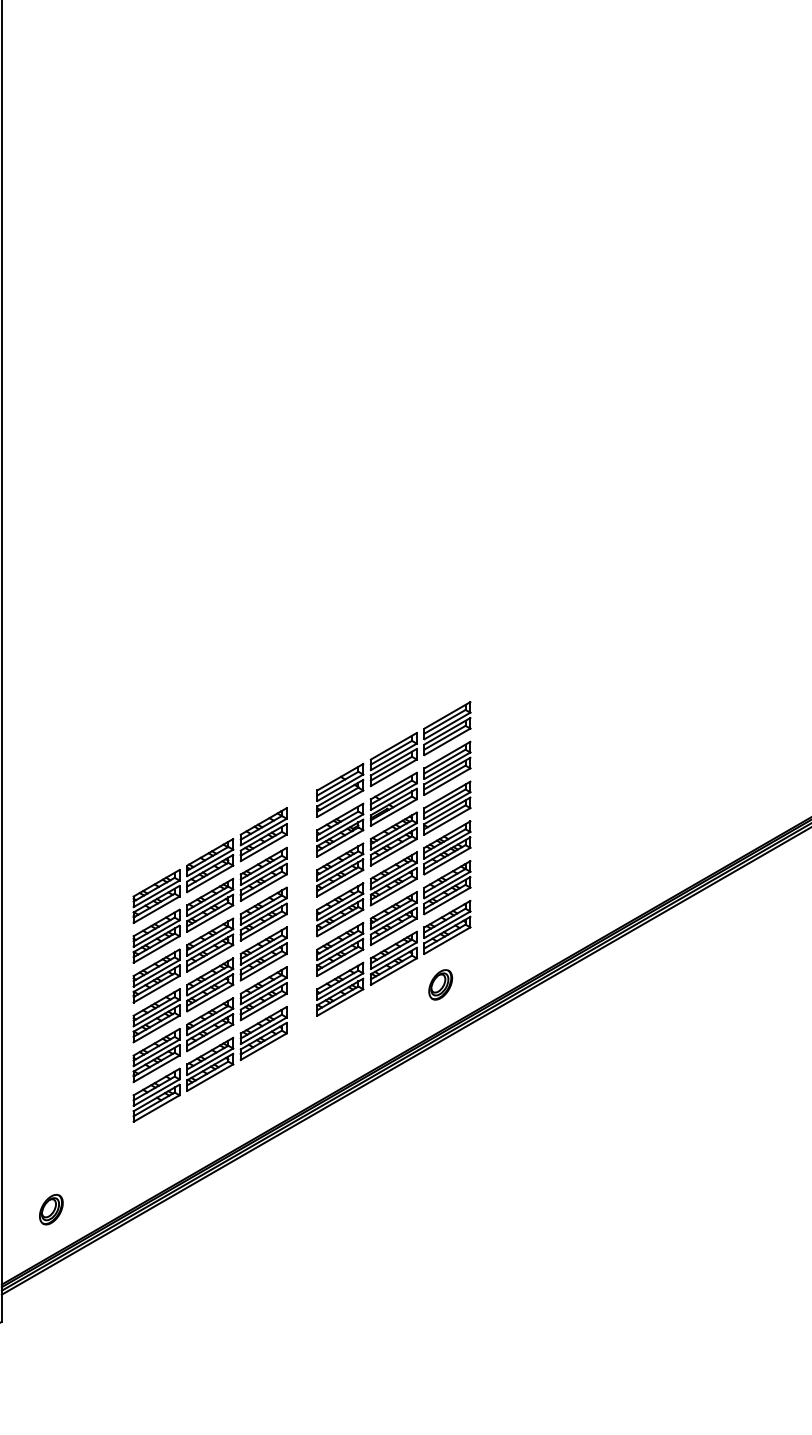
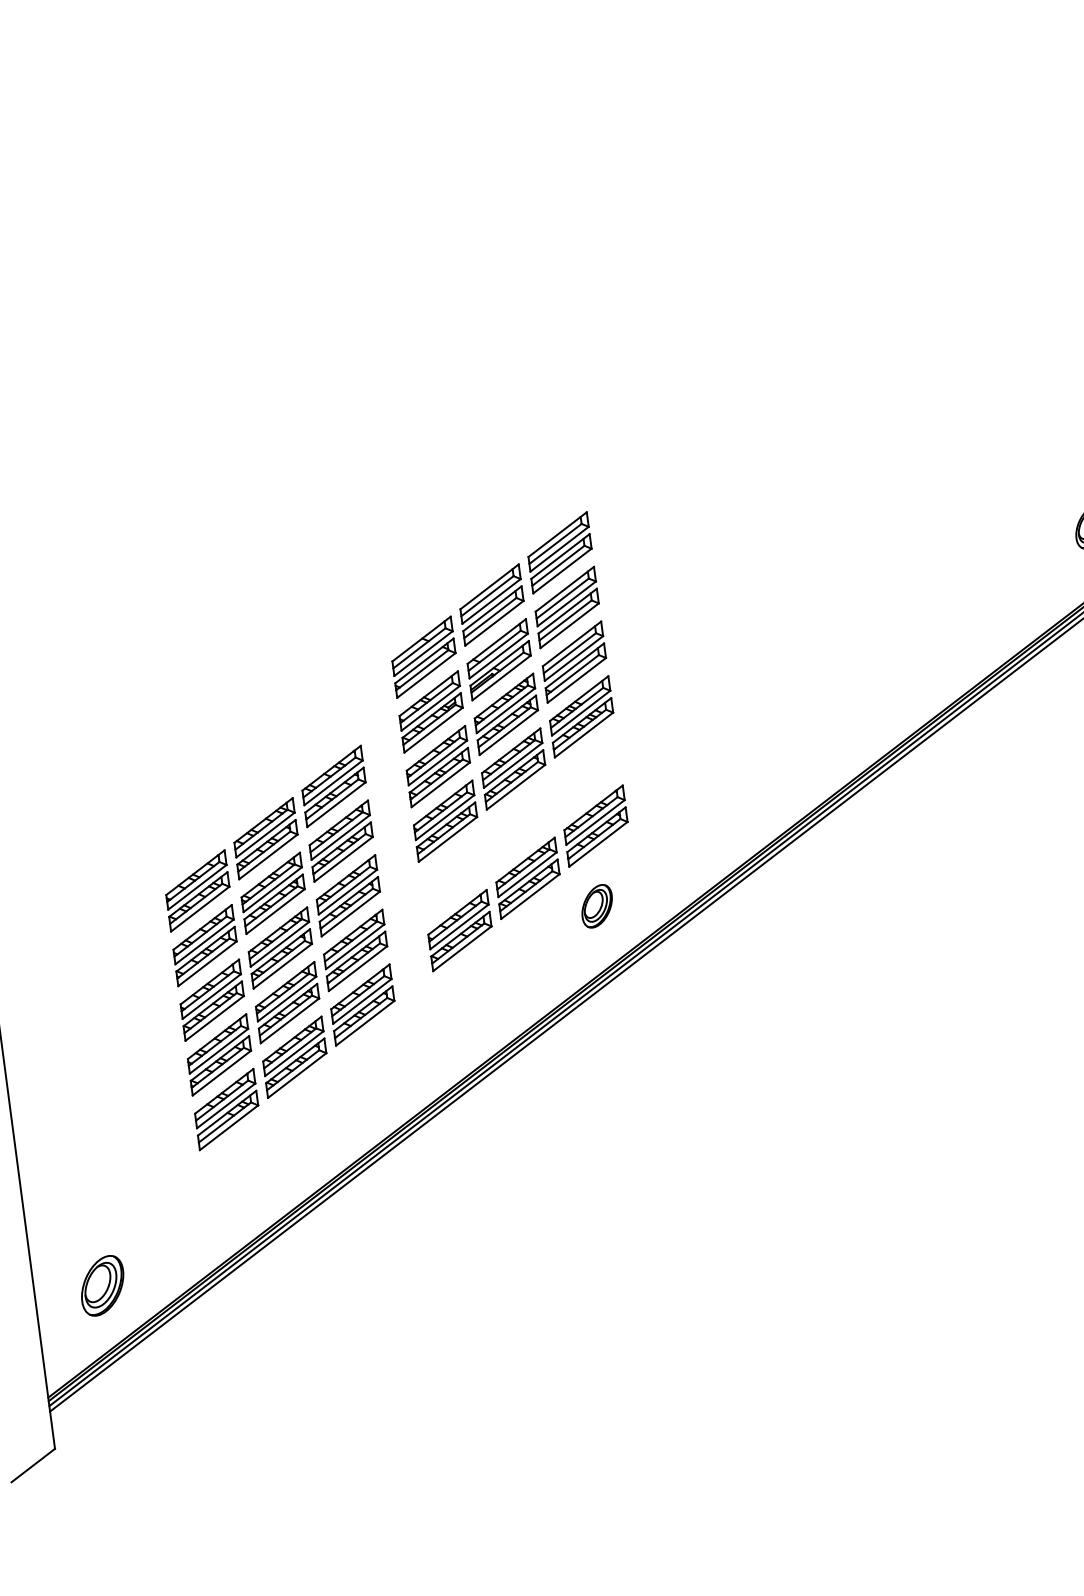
part: (209, 865) -> (257, 784), removed
part: (393, 918) -> (520, 823), removed
part: (51, 1209) -> (102, 1285), size x1.4

